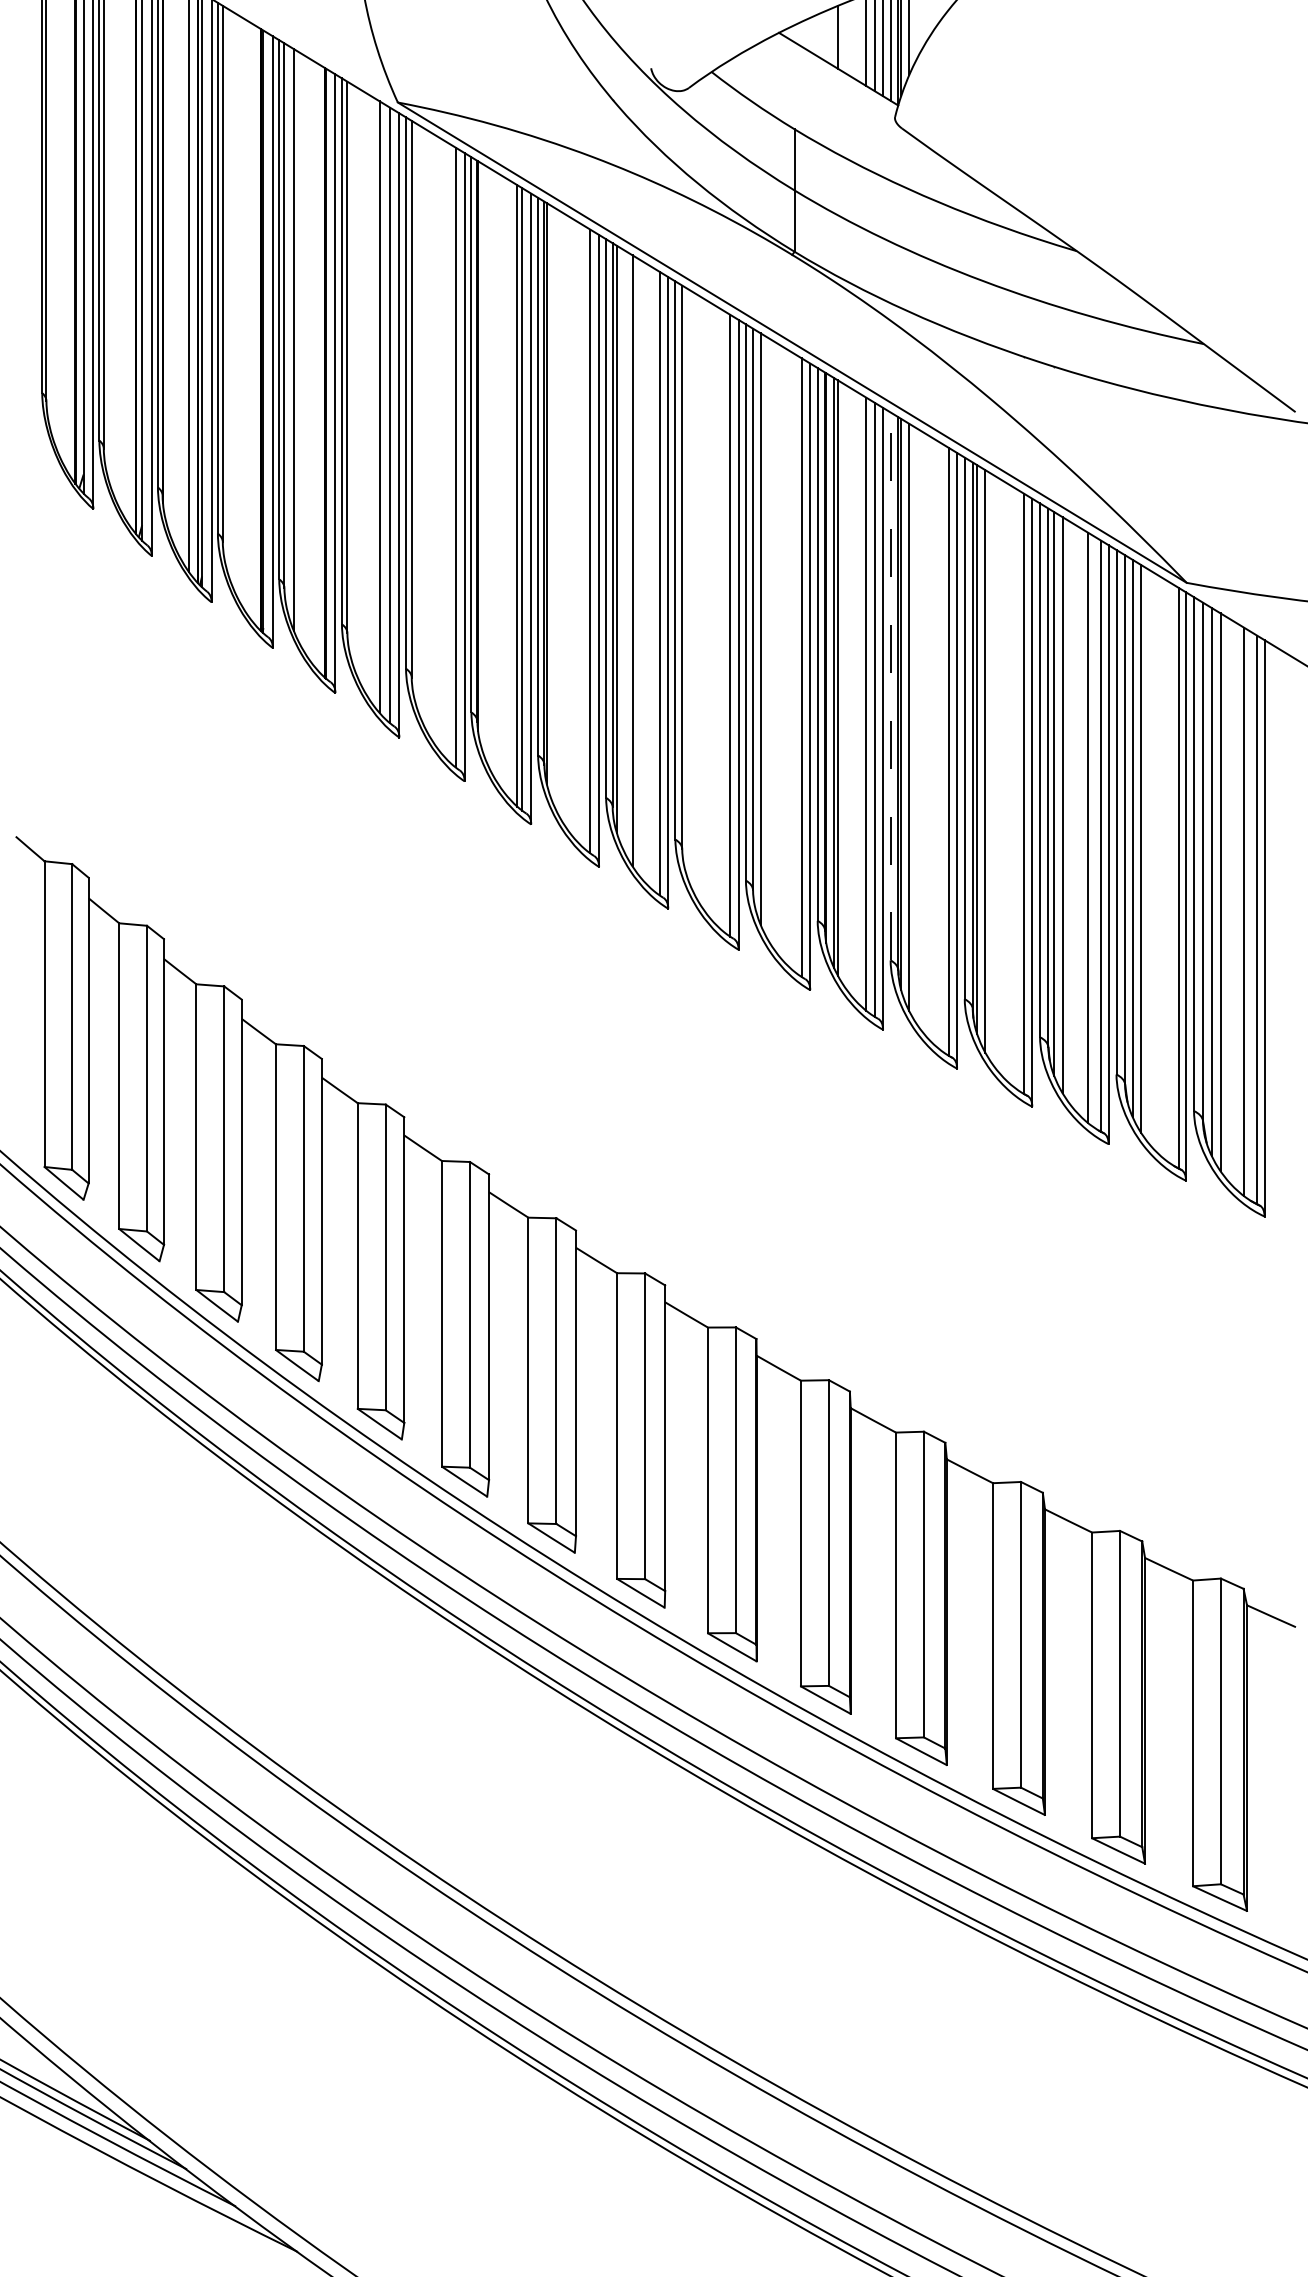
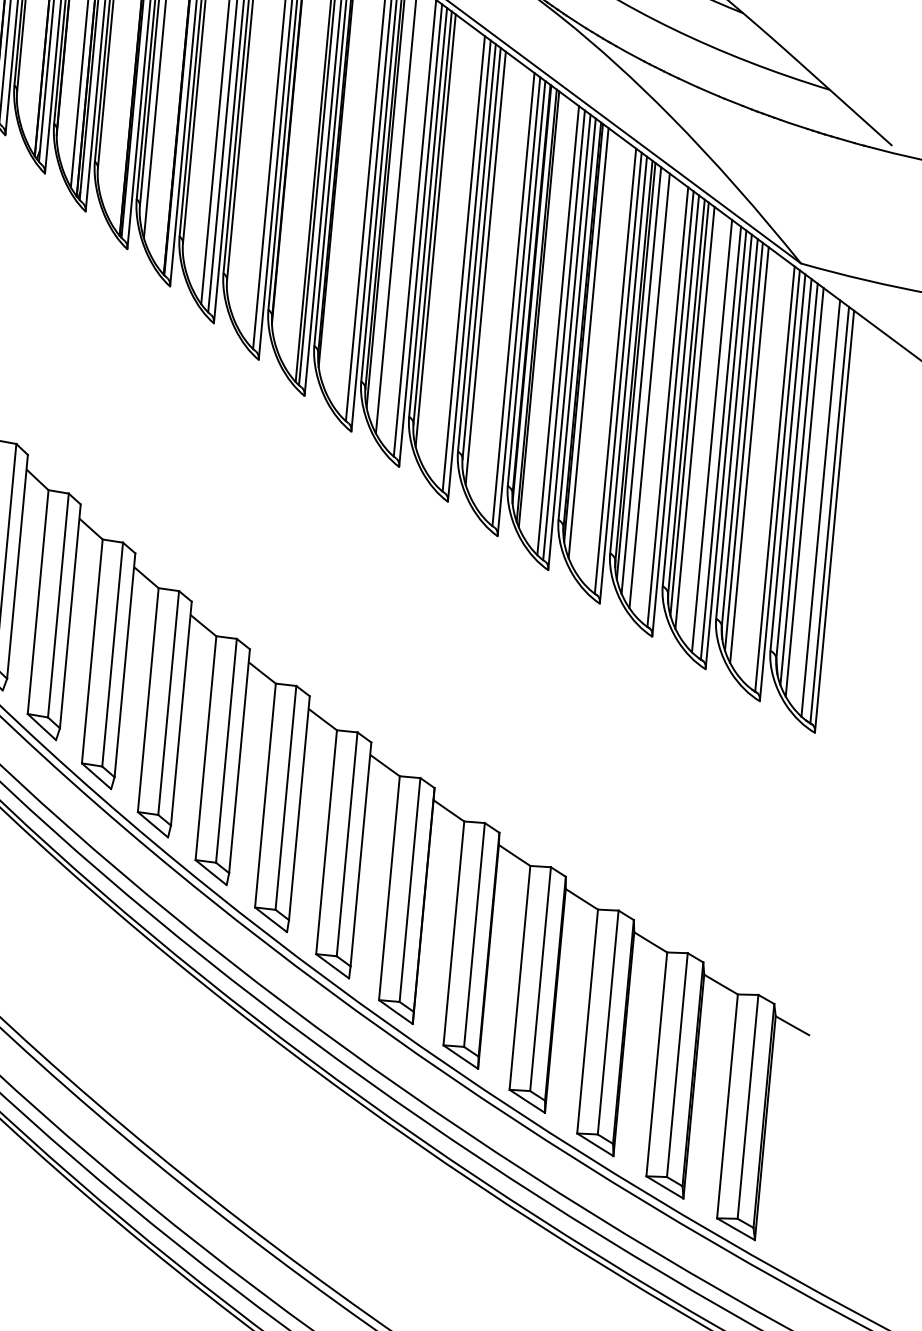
line: (687, 584) -> (435, 230), added
line: (890, 686) -> (577, 319), dashed -> solid
line: (997, 774) -> (649, 390), added

